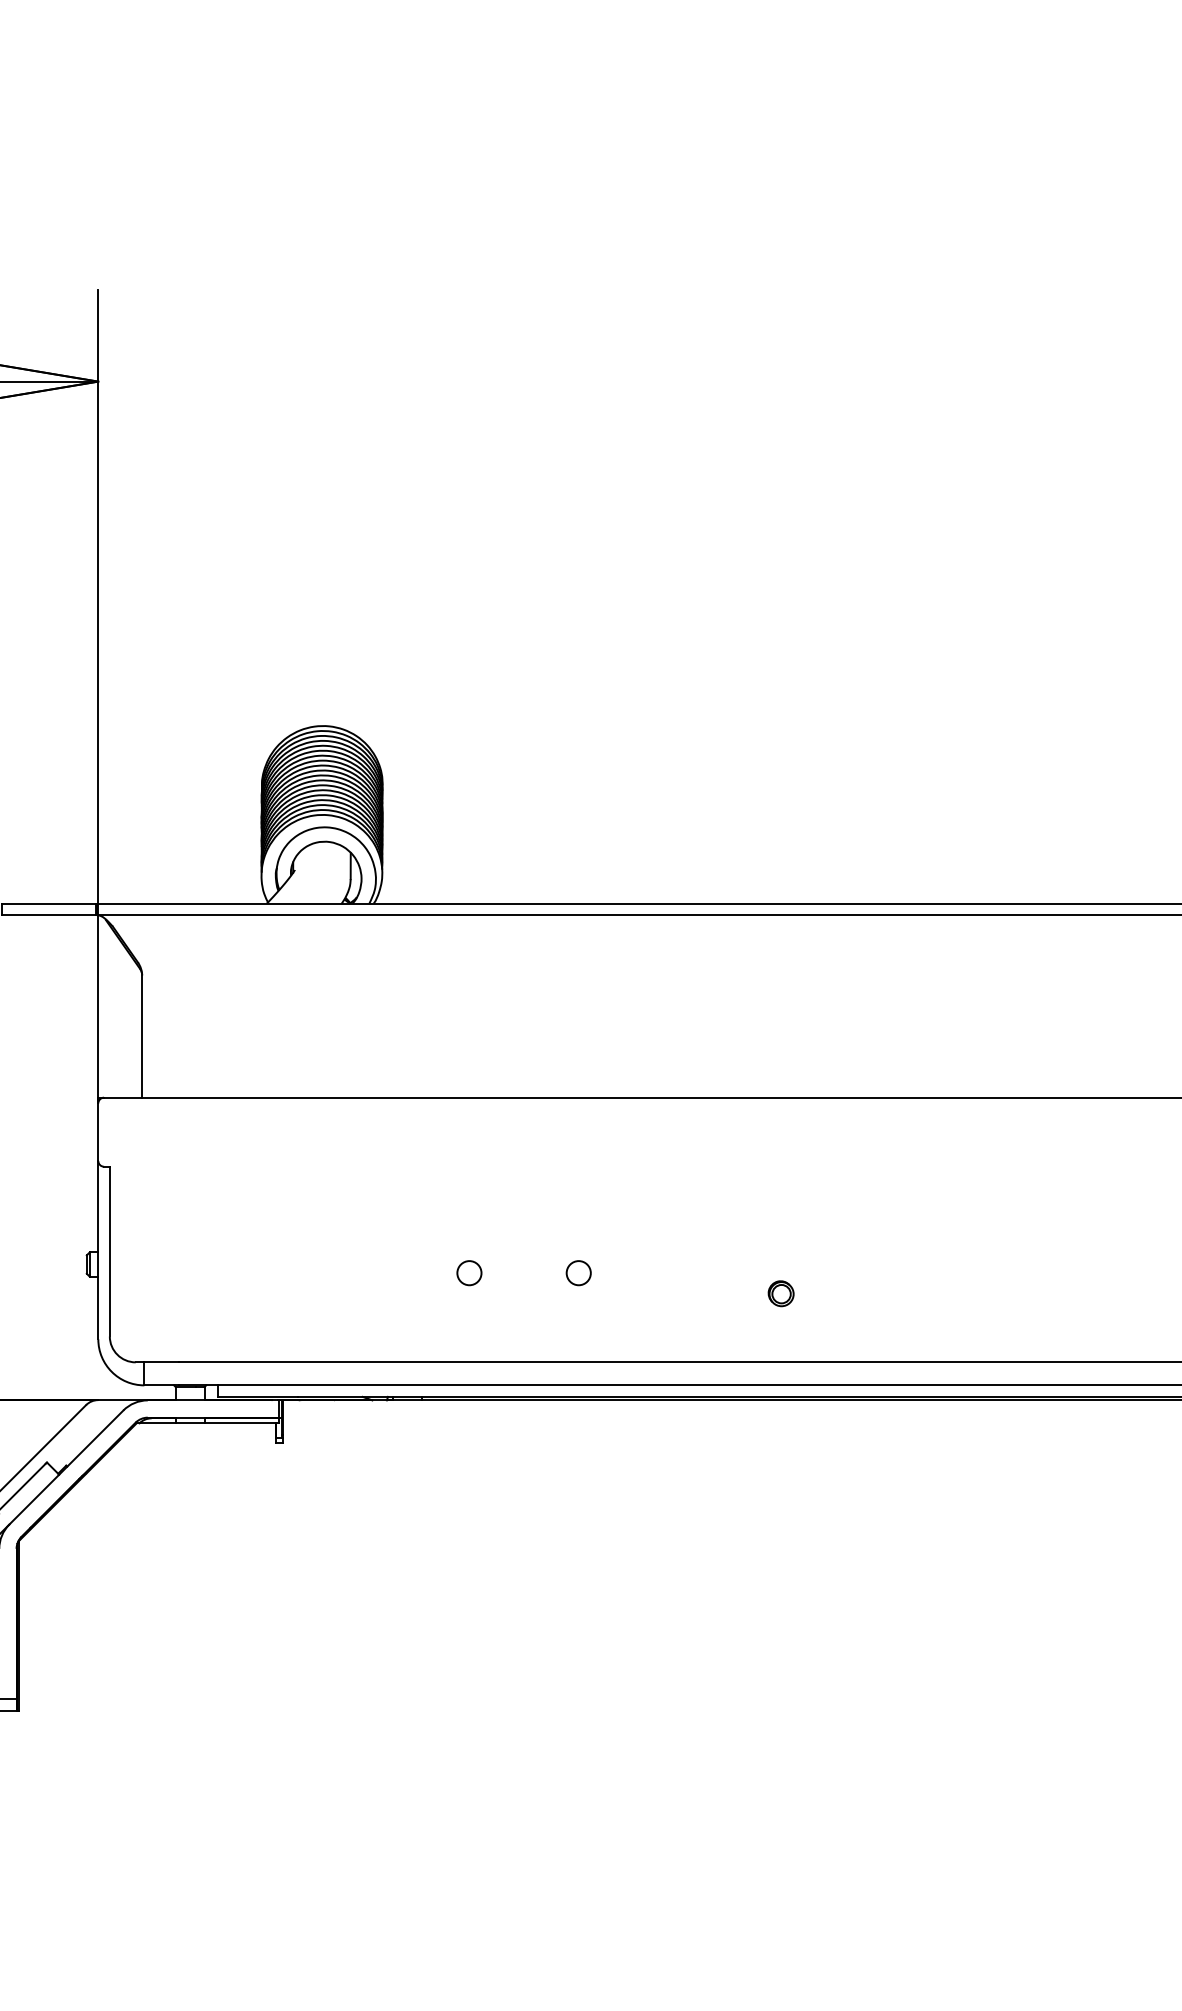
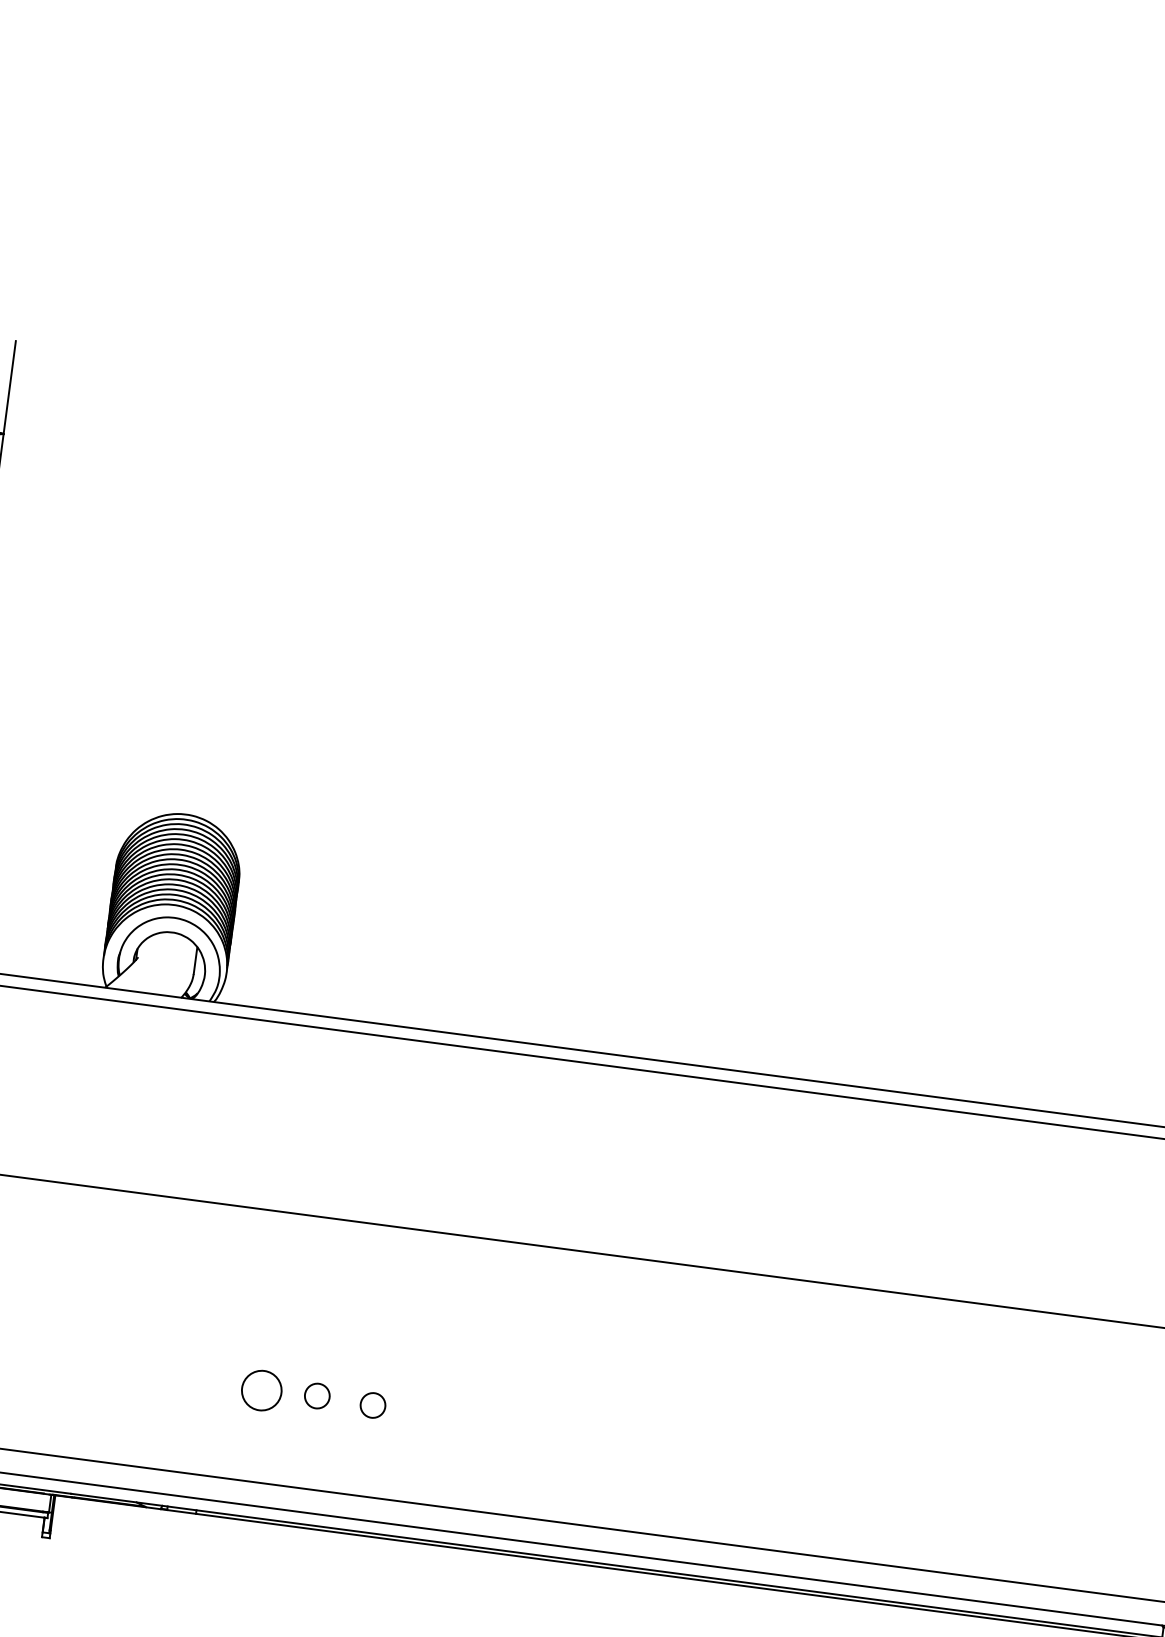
circle: (523, 1271) -> (317, 1396), added
circle: (469, 1273) -> (261, 1391), size x1.6
part: (780, 1293) -> (575, 1453), removed

